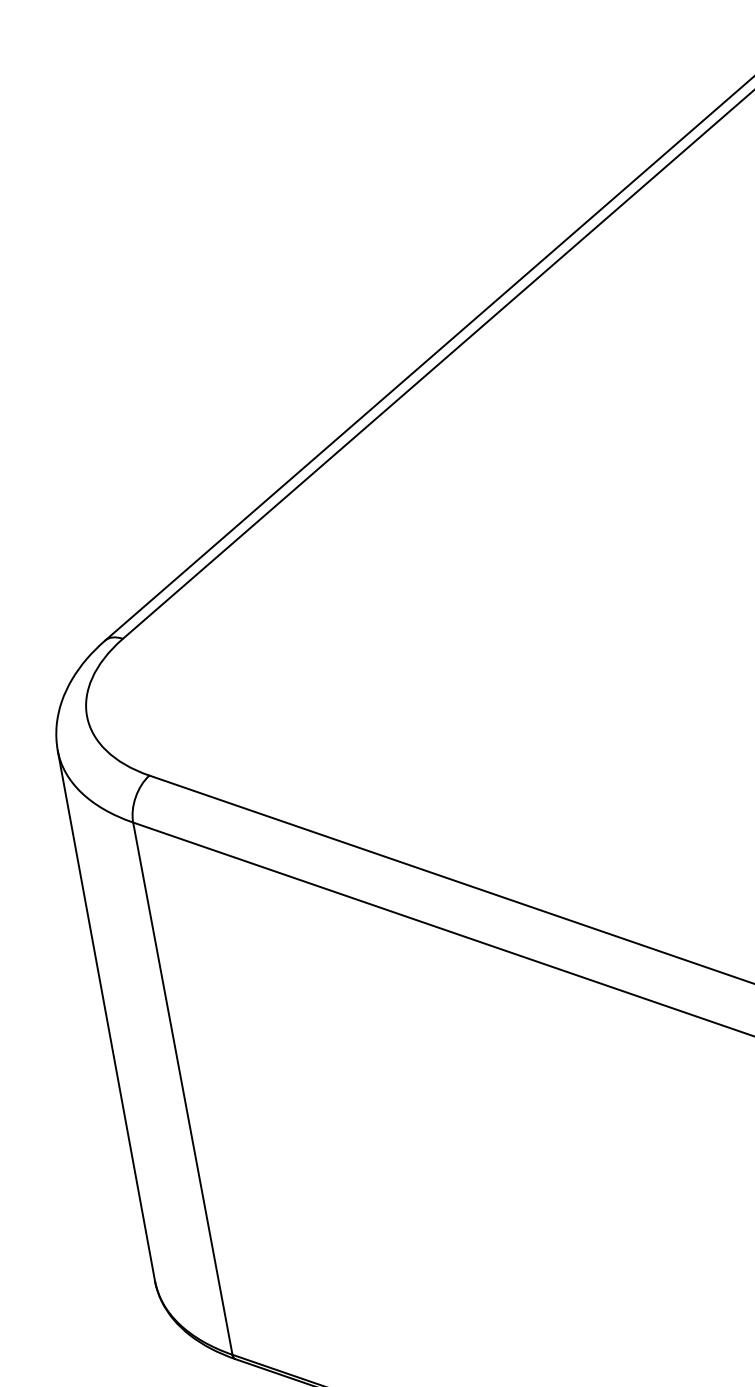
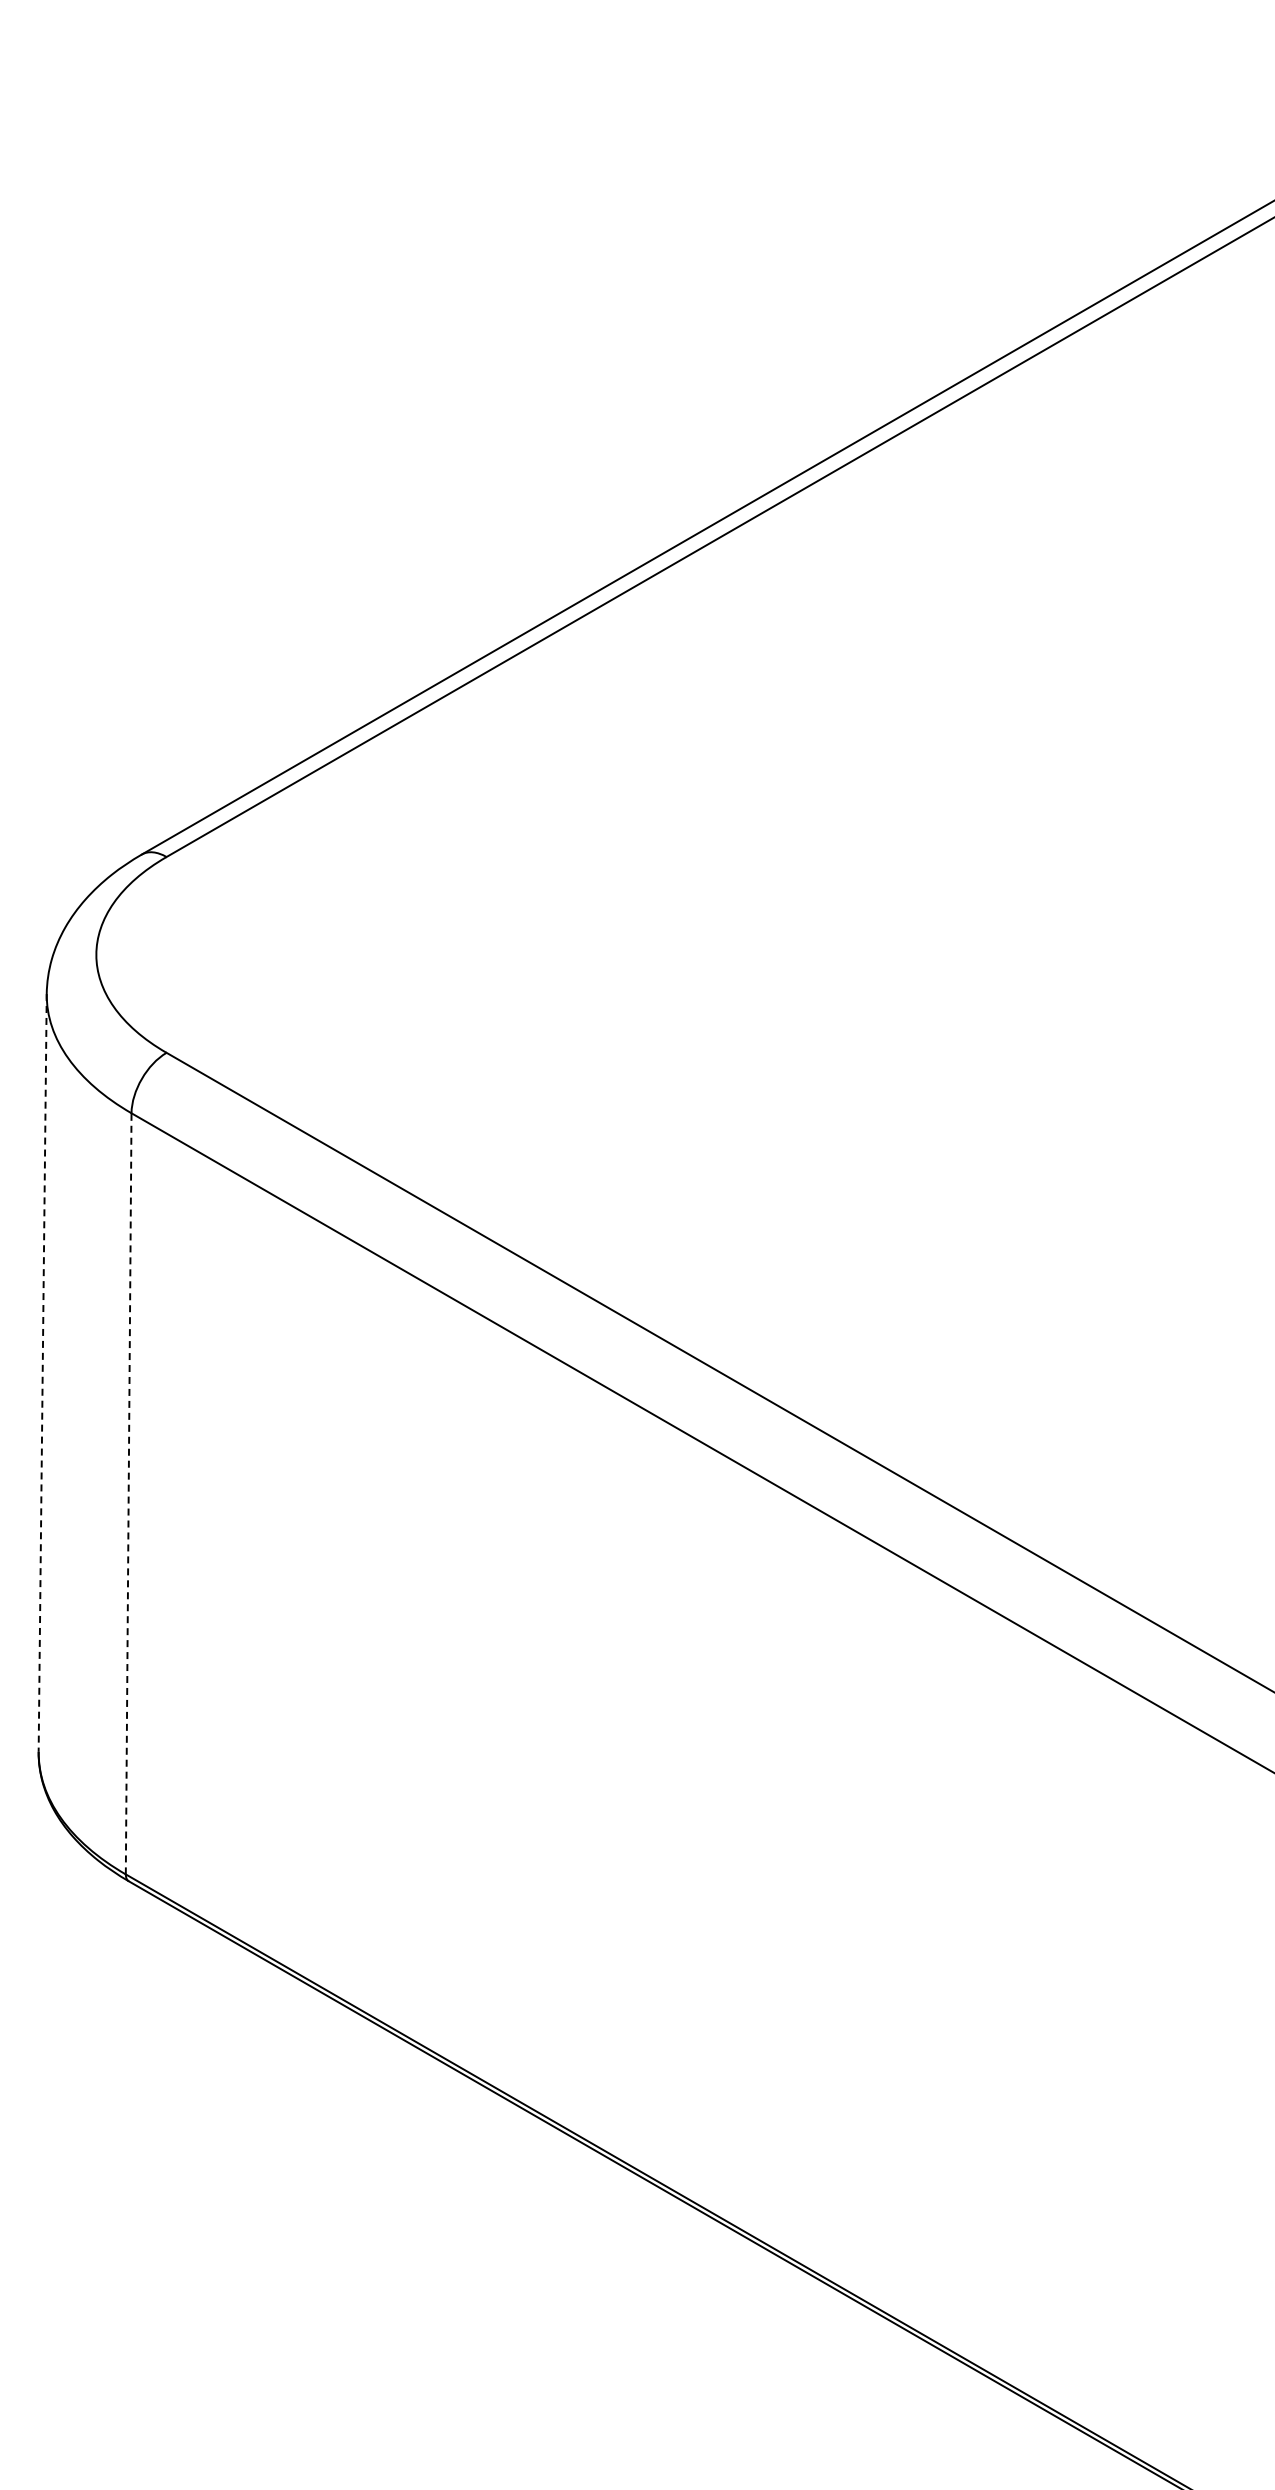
line: (106, 1015) -> (42, 1372), solid -> dashed
line: (182, 1088) -> (128, 1493), solid -> dashed

